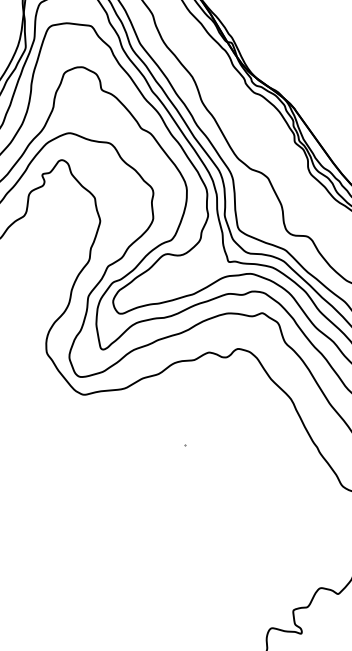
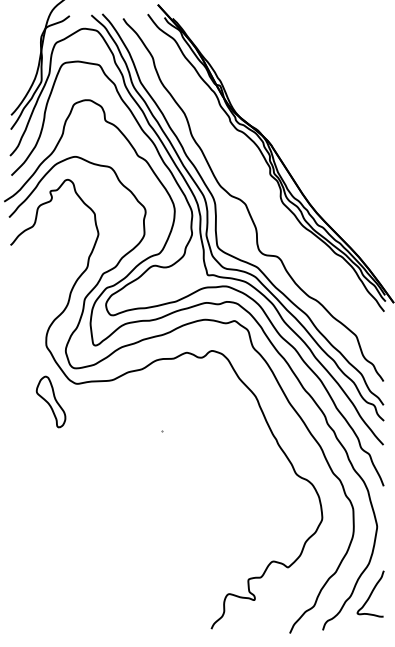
part: (54, 416) -> (50, 401), added

